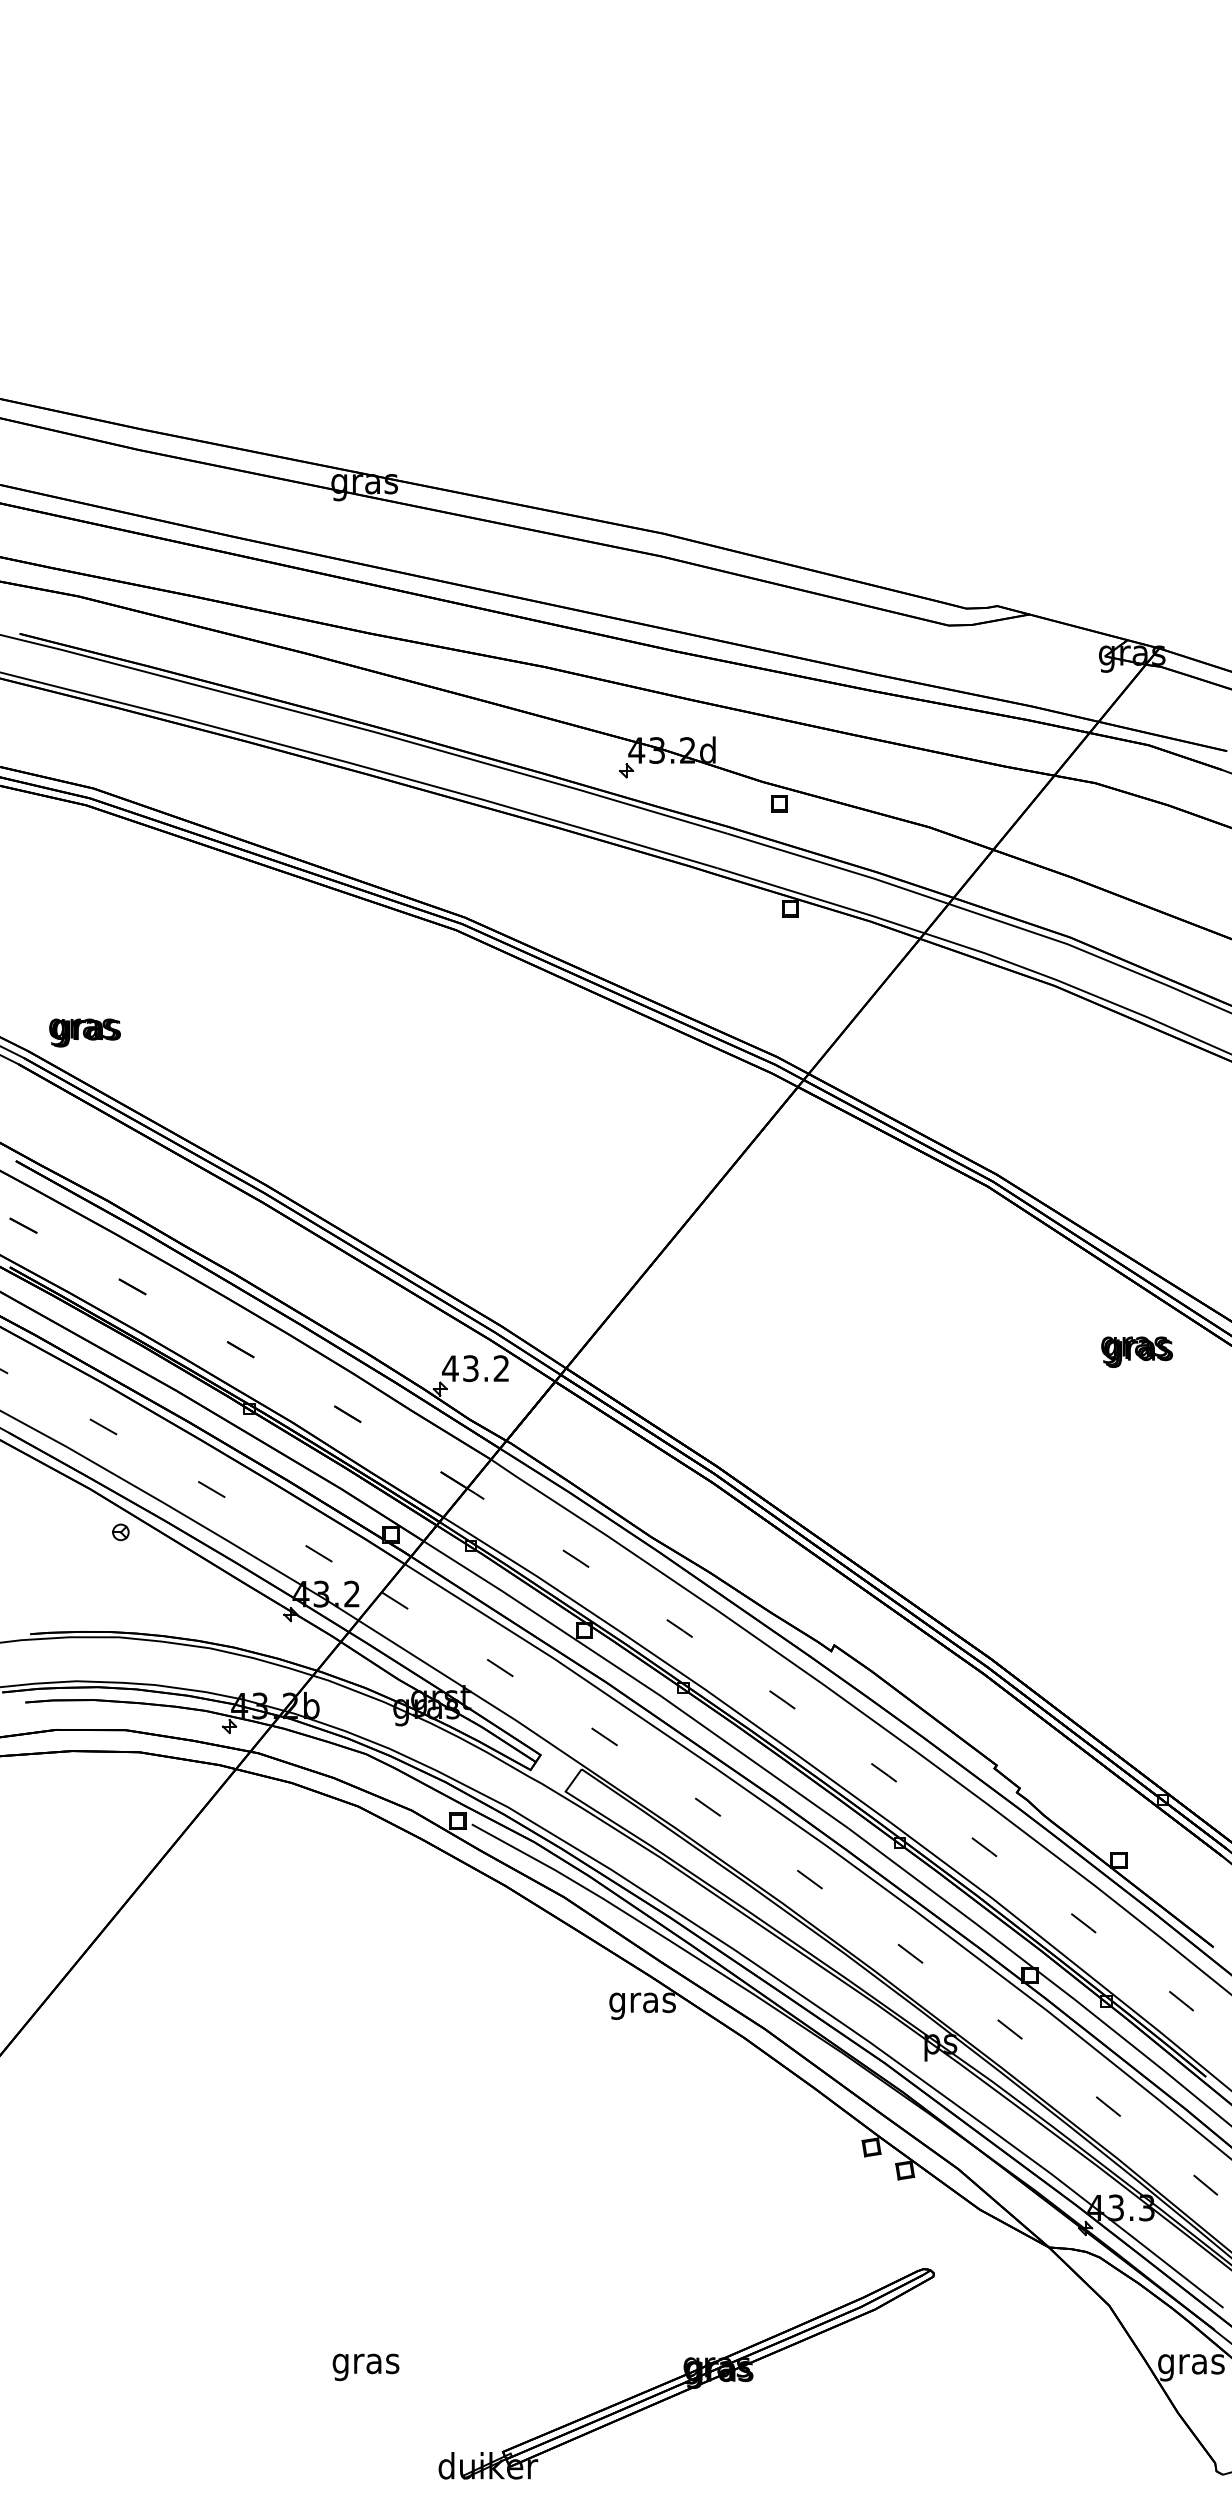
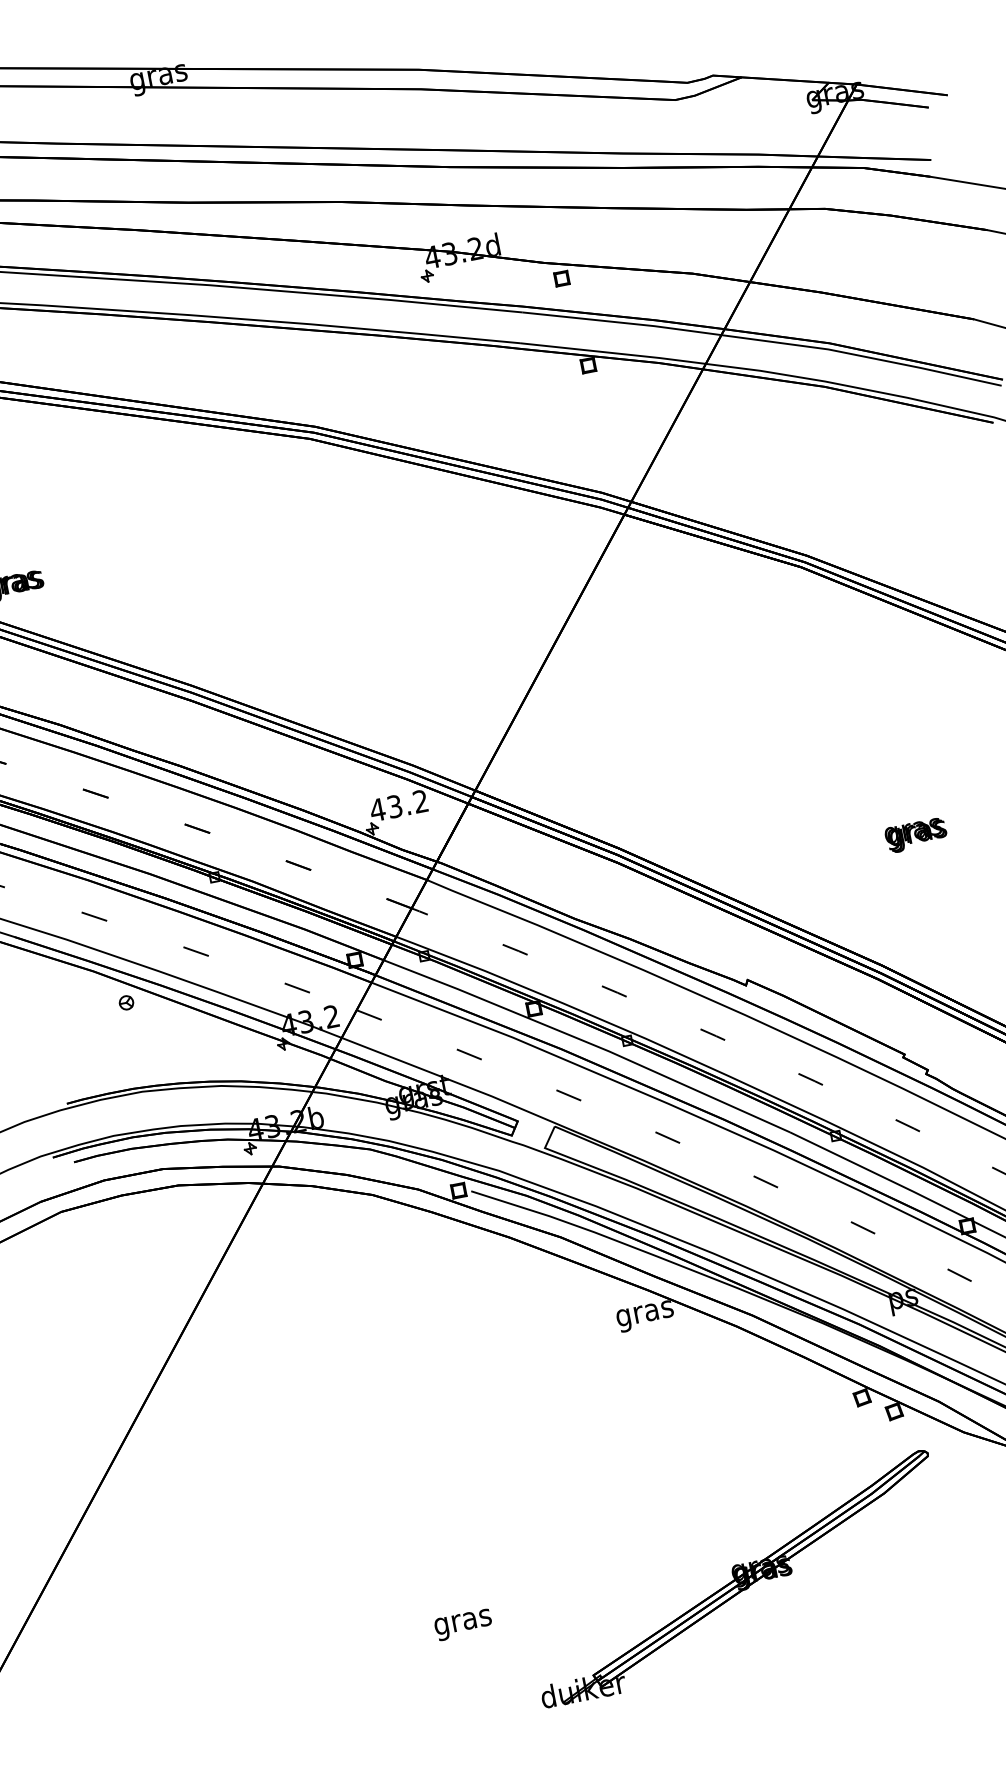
text: (1136, 1351) -> (915, 834), moved
text: (365, 2367) -> (463, 1625), moved
part: (686, 2373) -> (735, 1578), moved

